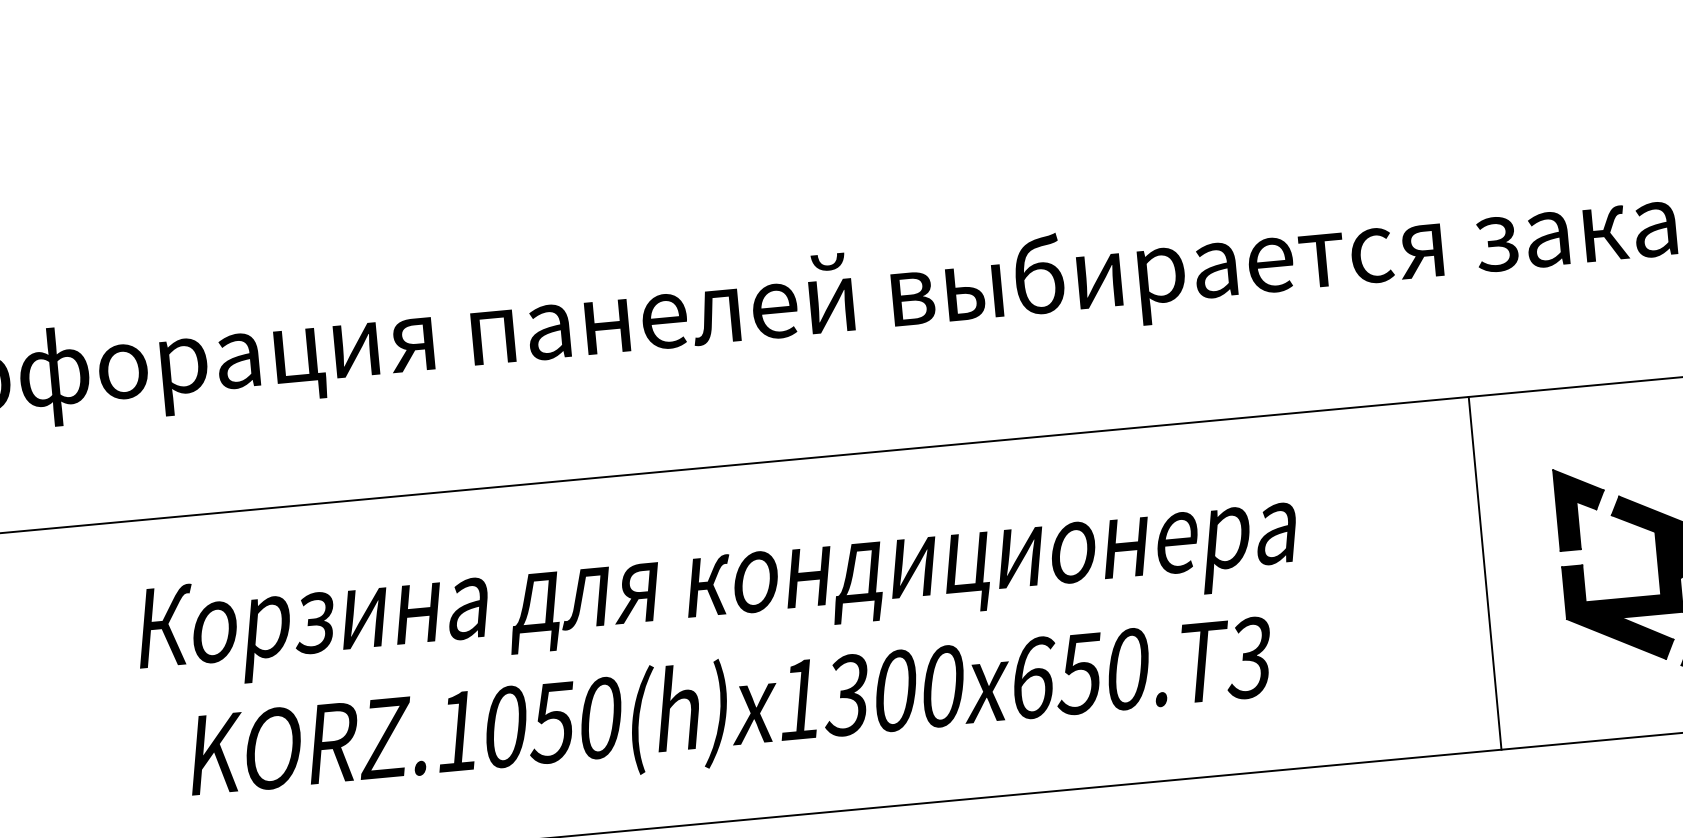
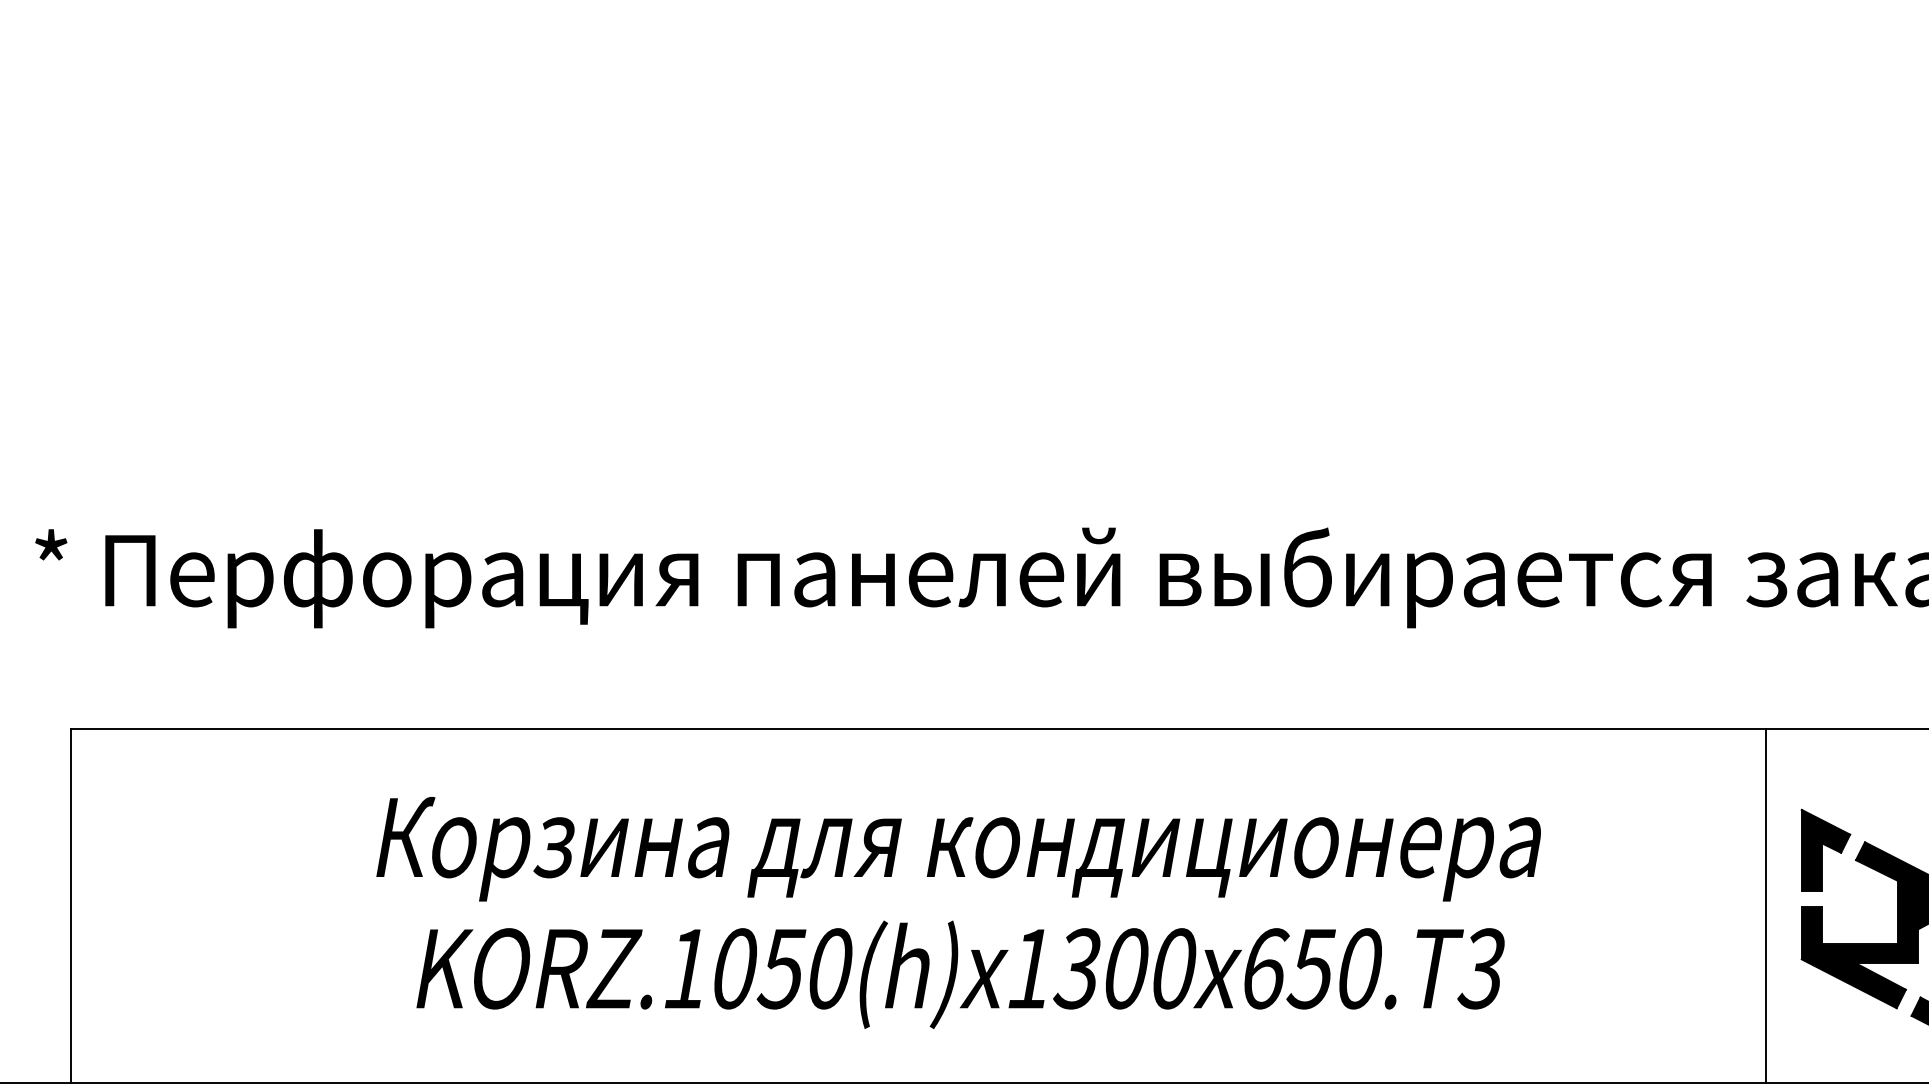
line: (1485, 573) -> (1766, 906), moved

